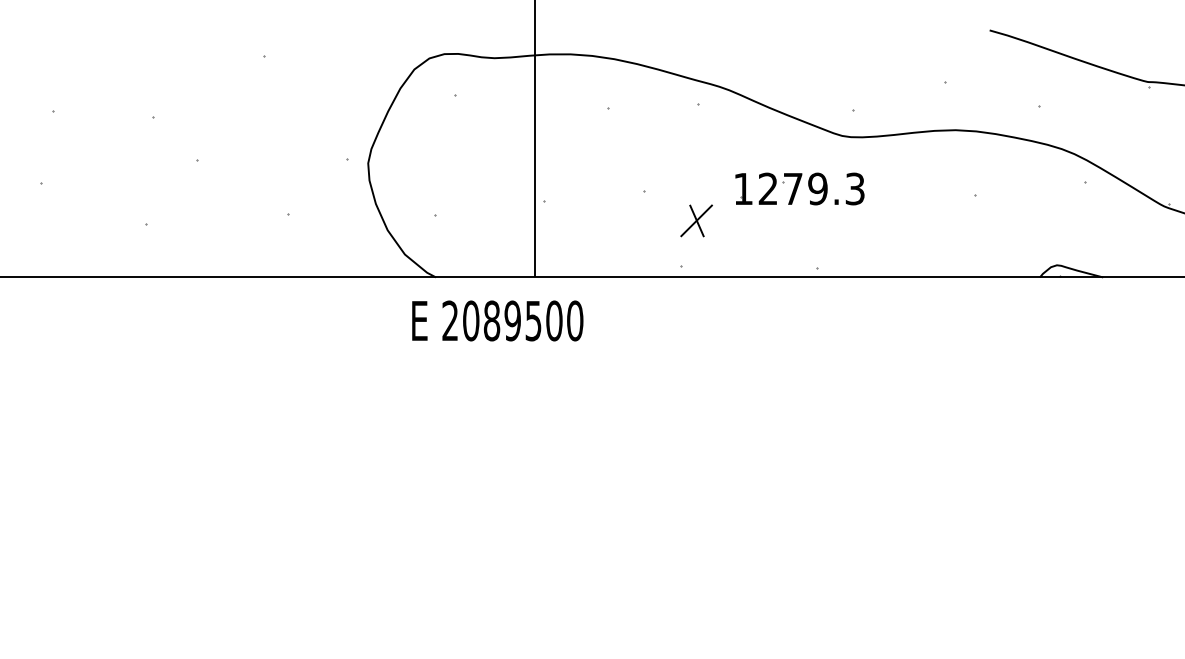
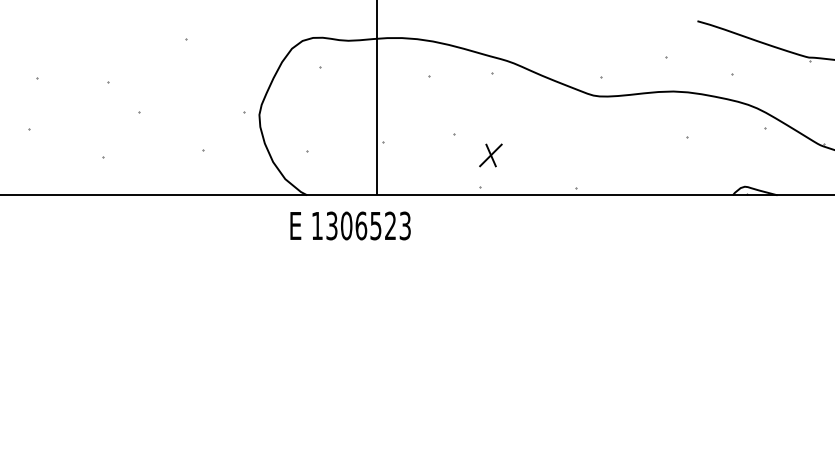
part: (799, 188) -> (563, 132), removed
text: (512, 320) -> (361, 225), 2089500 -> 1306523

